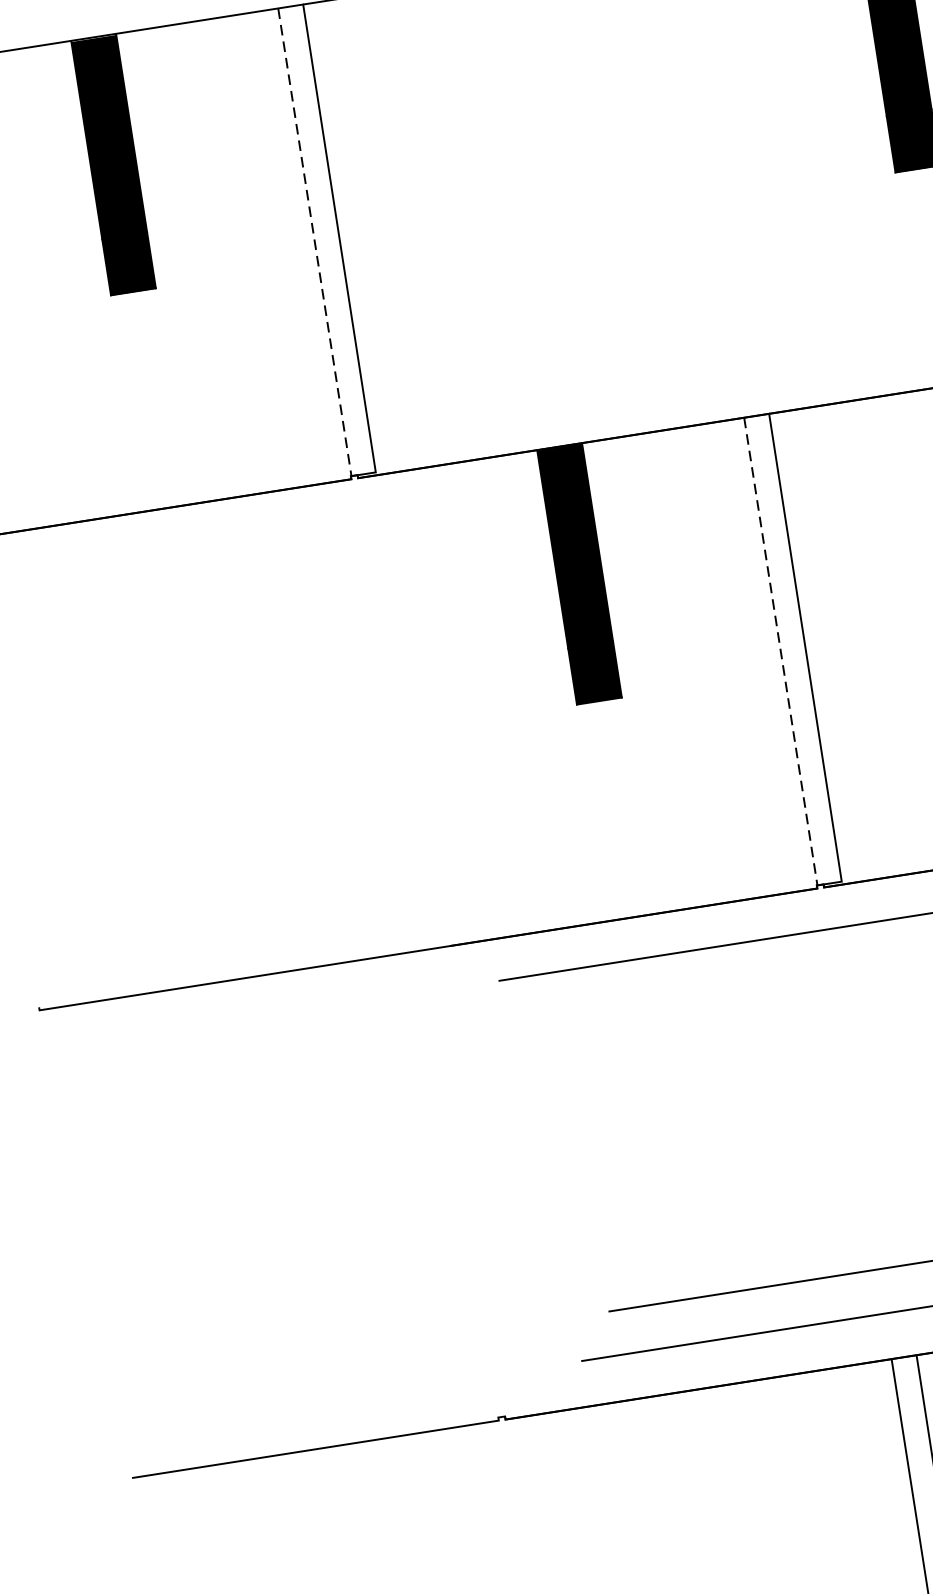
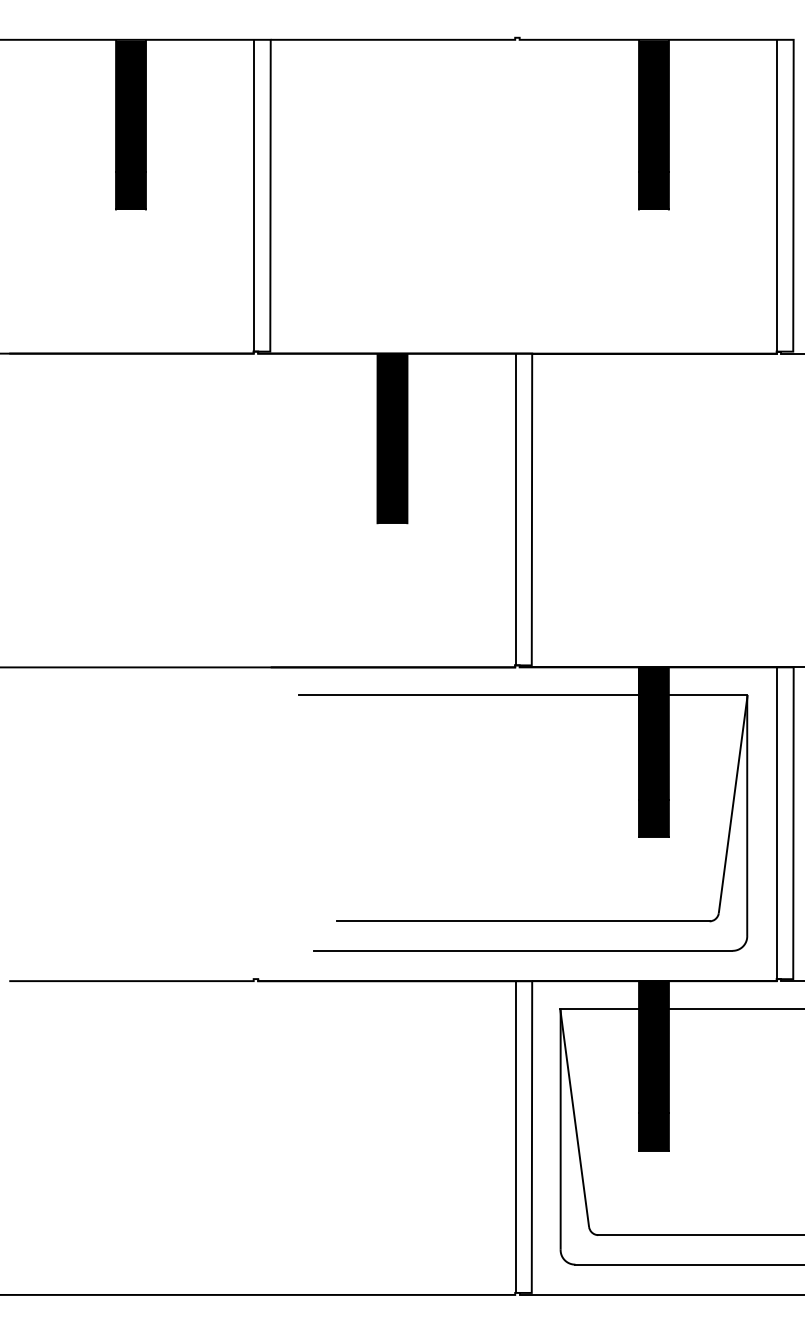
line: (315, 241) -> (254, 195), dashed -> solid
line: (780, 651) -> (515, 509), dashed -> solid

